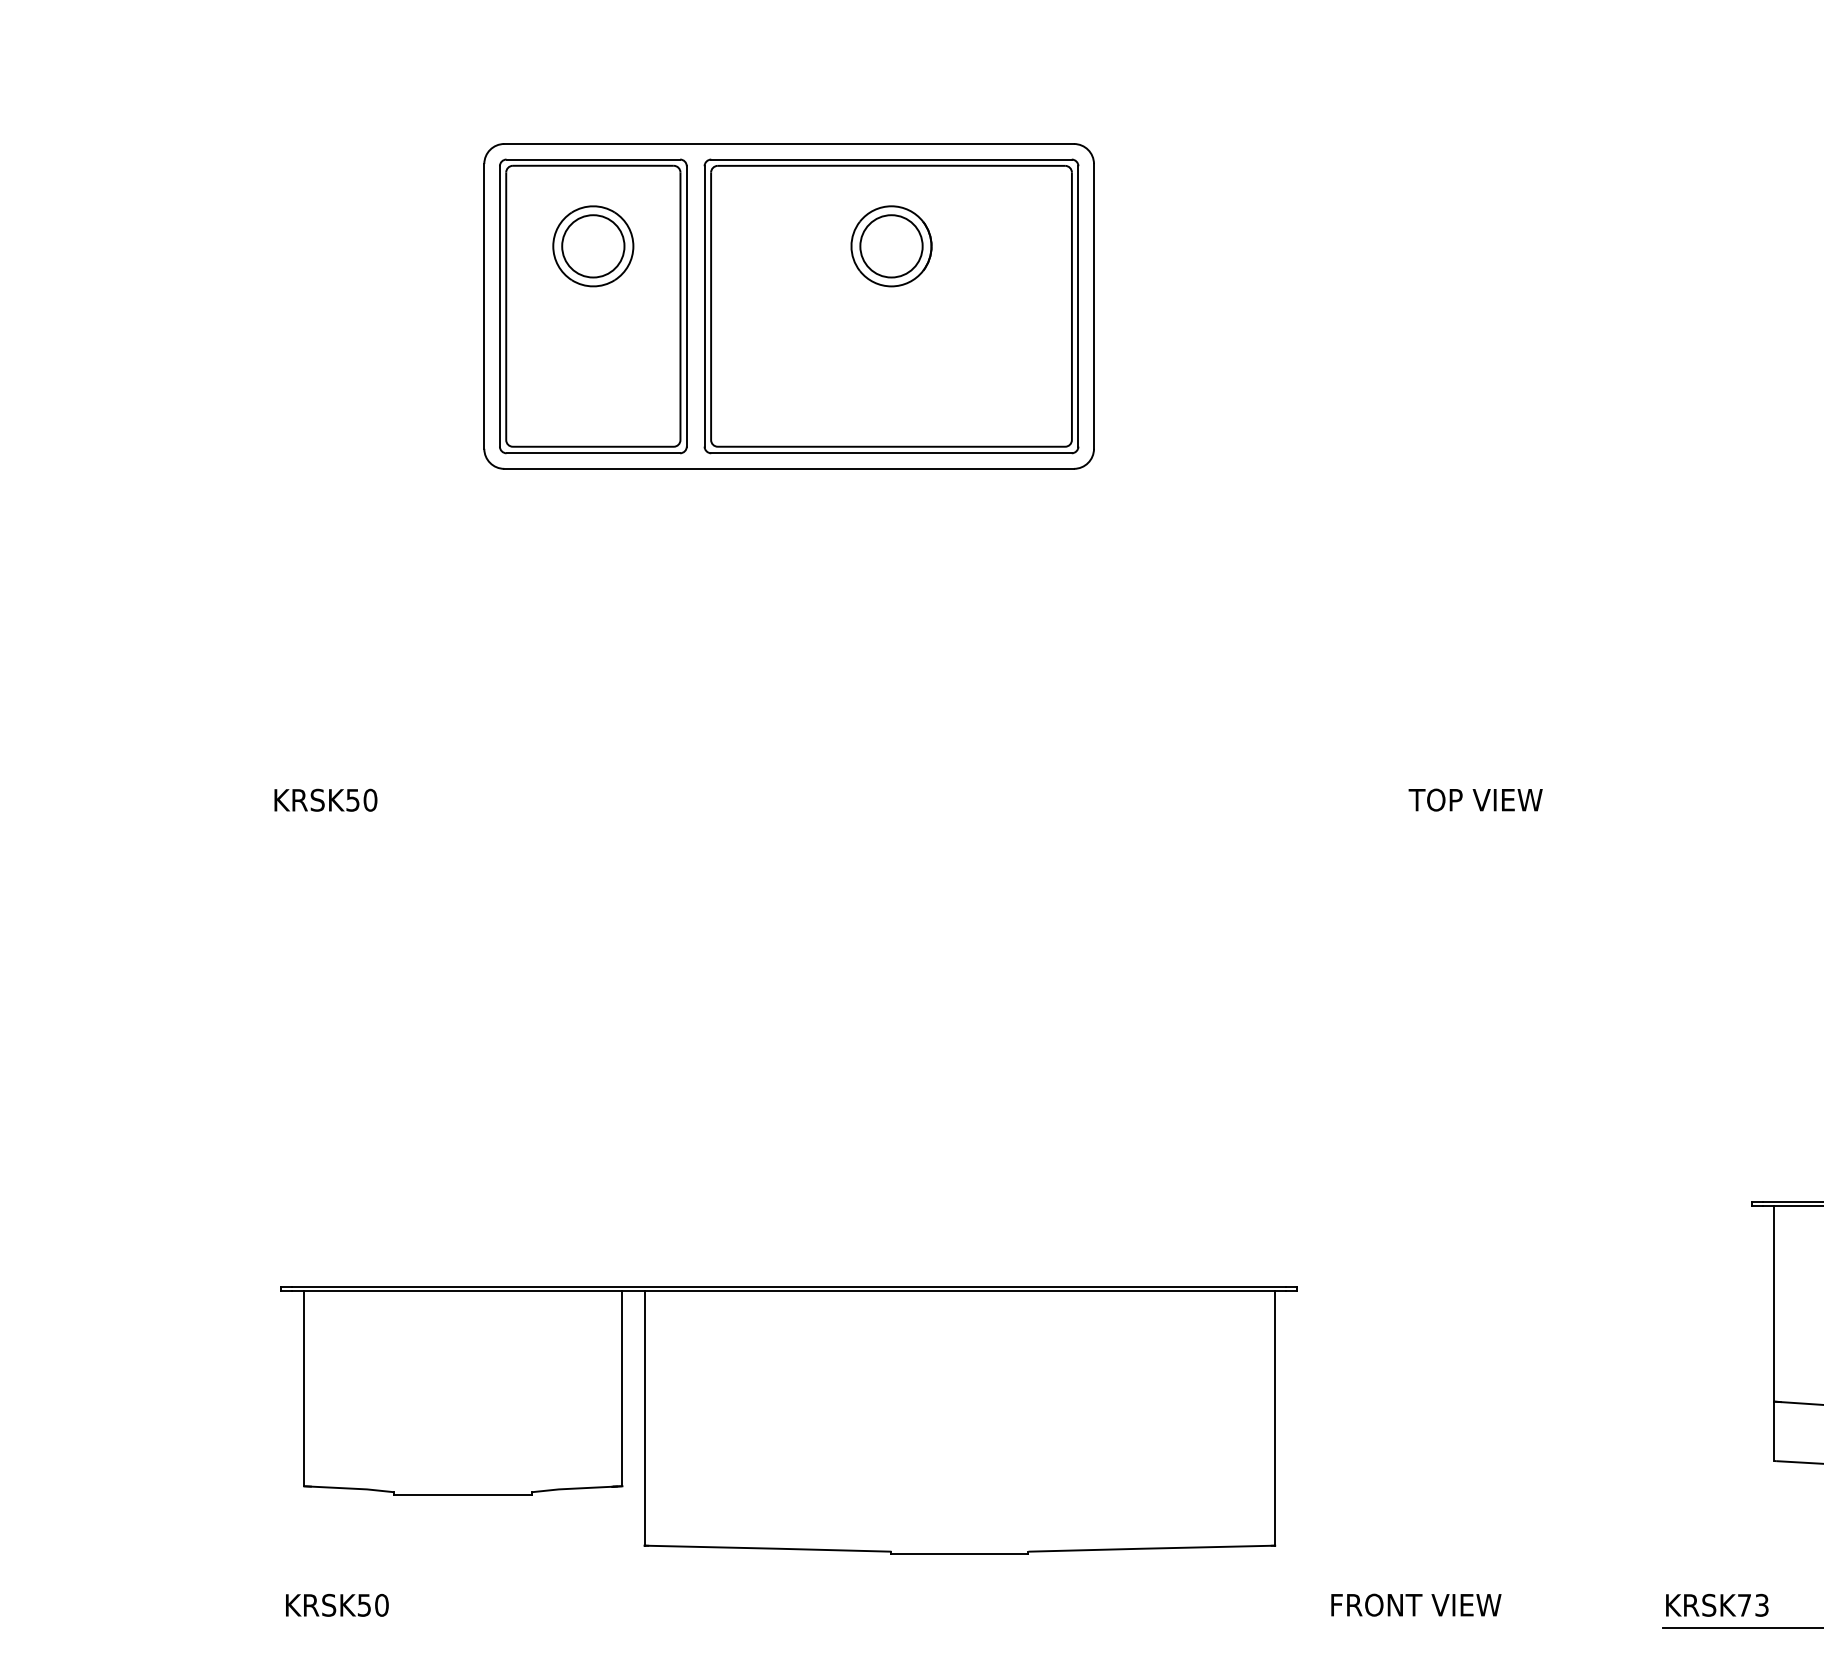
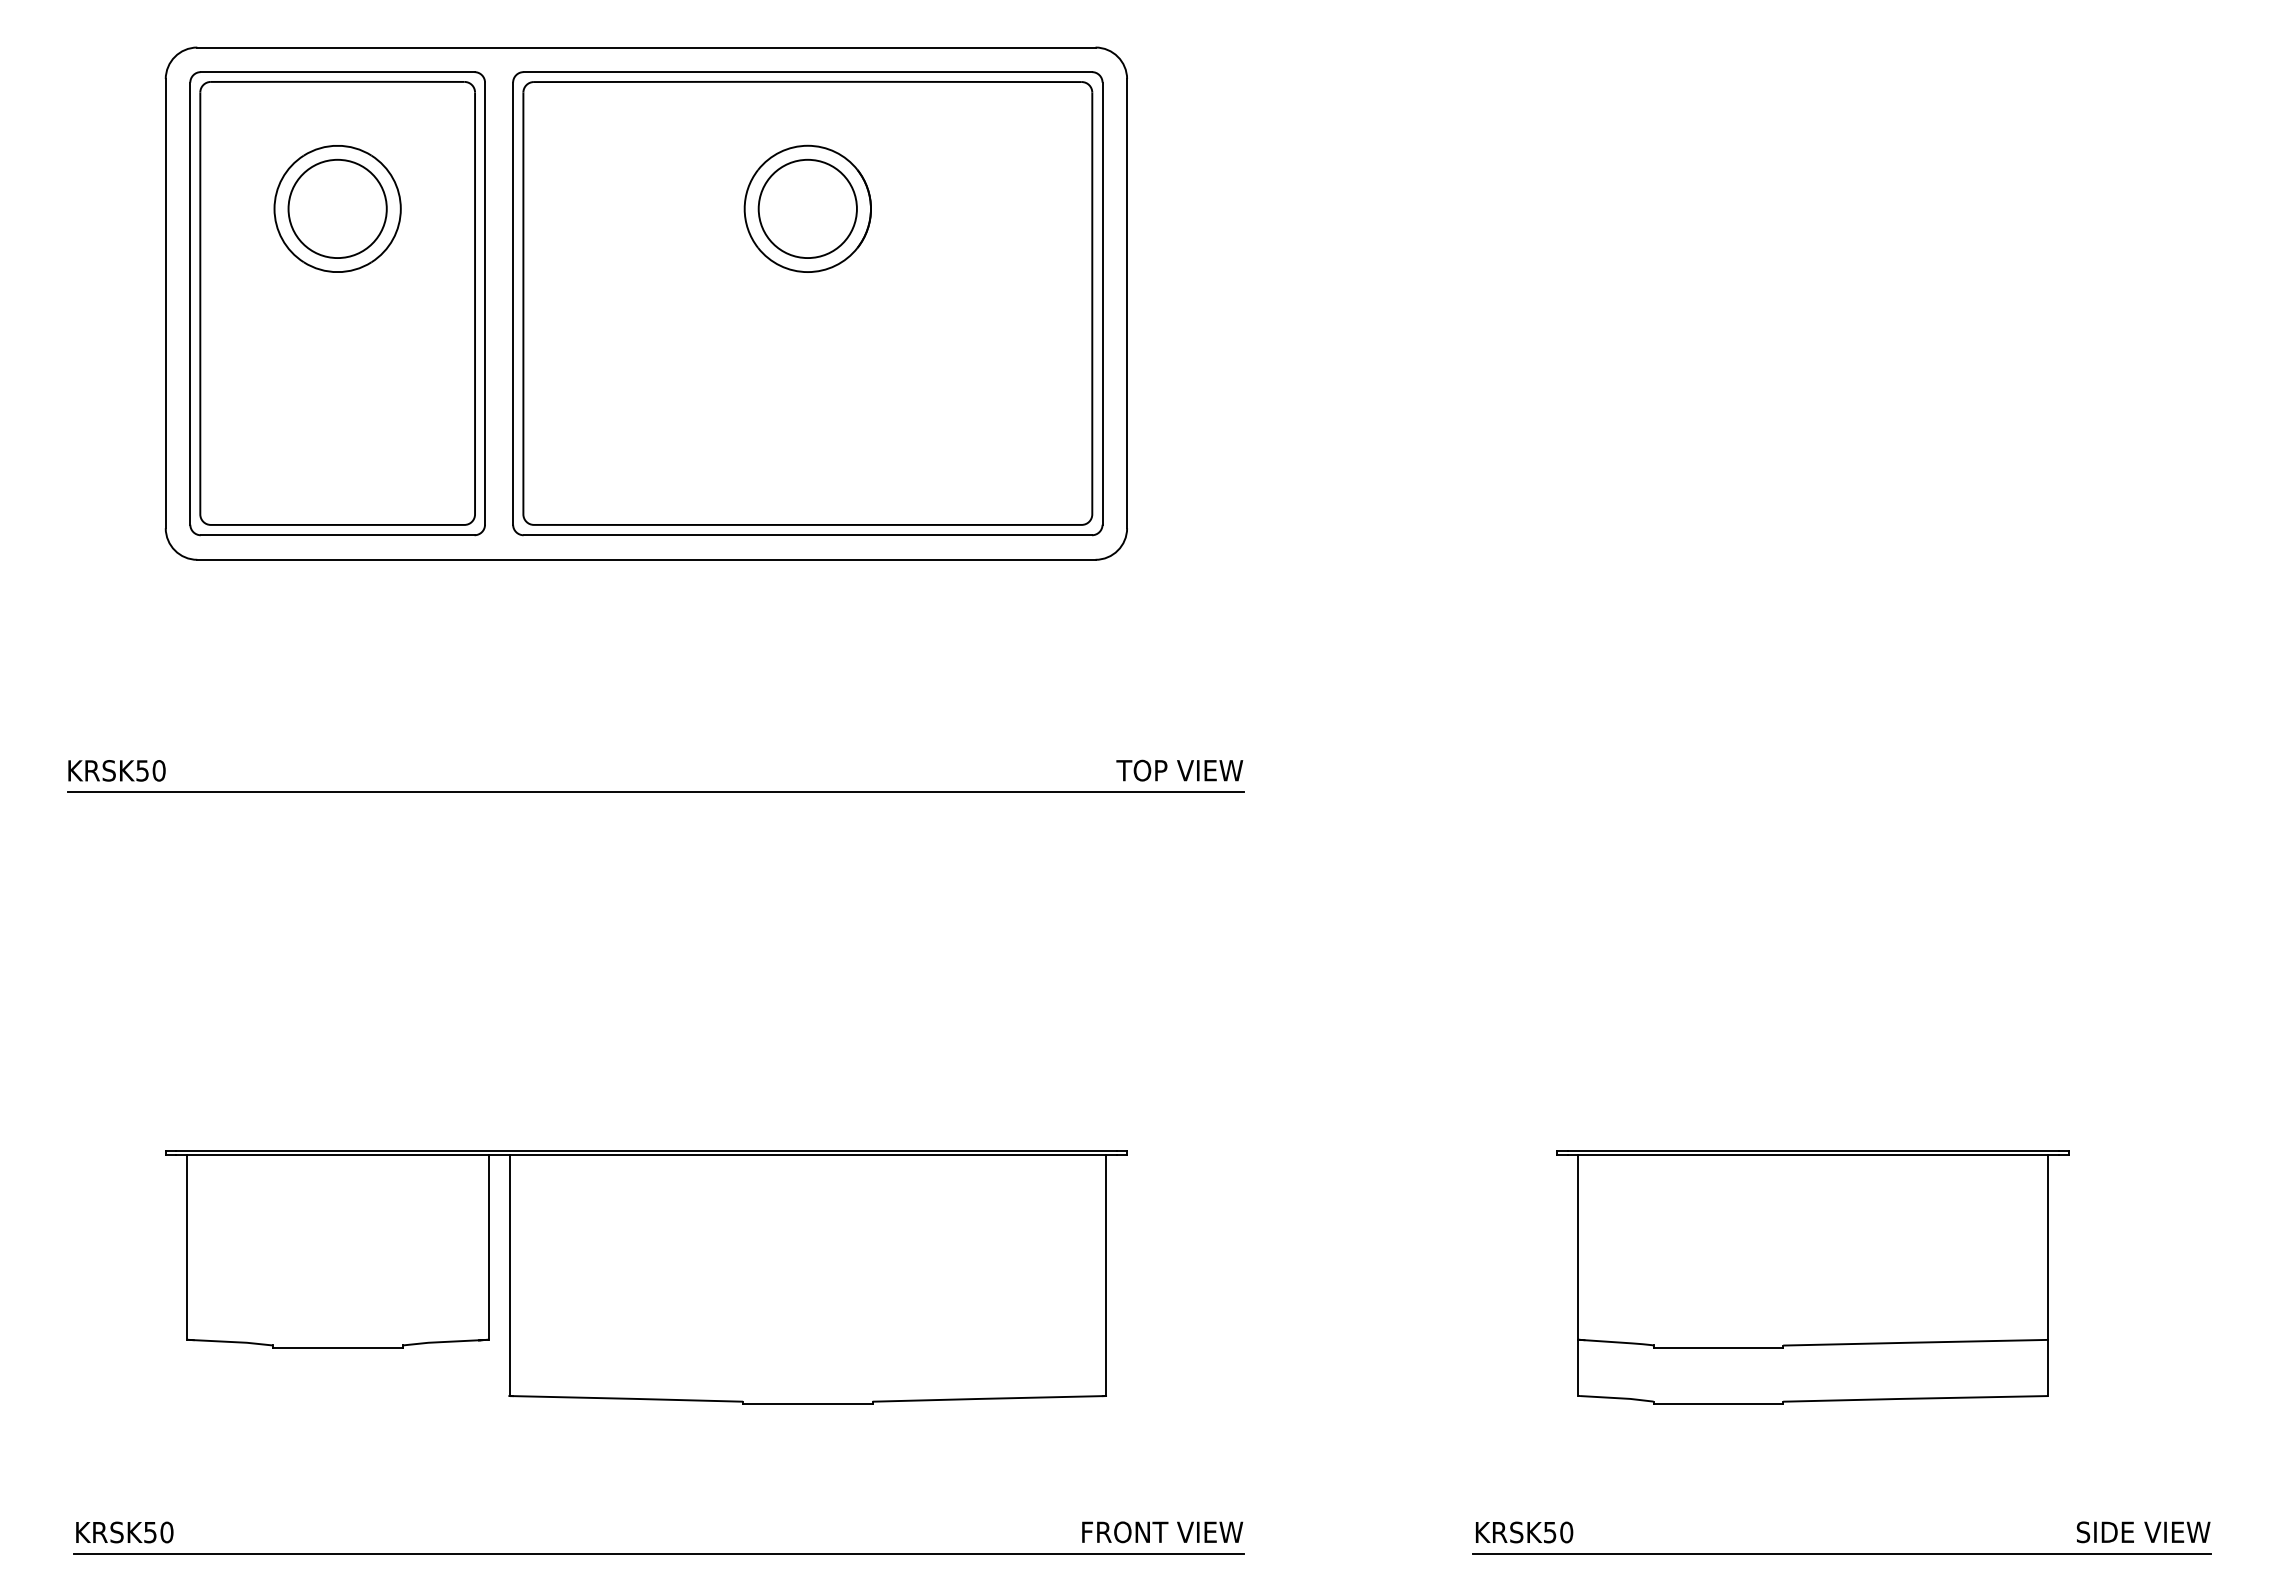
part: (788, 306) -> (645, 303), size x1.67
text: (325, 799) -> (116, 770), moved
text: (1475, 799) -> (1179, 770), moved
line: (799, 822) -> (656, 791), added
part: (789, 1420) -> (646, 1277), moved
text: (337, 1605) -> (124, 1532), moved
text: (1416, 1605) -> (1162, 1532), moved
text: (1753, 1605) -> (1558, 1532), KRSK73 -> KRSK50
line: (802, 1627) -> (658, 1553), added

